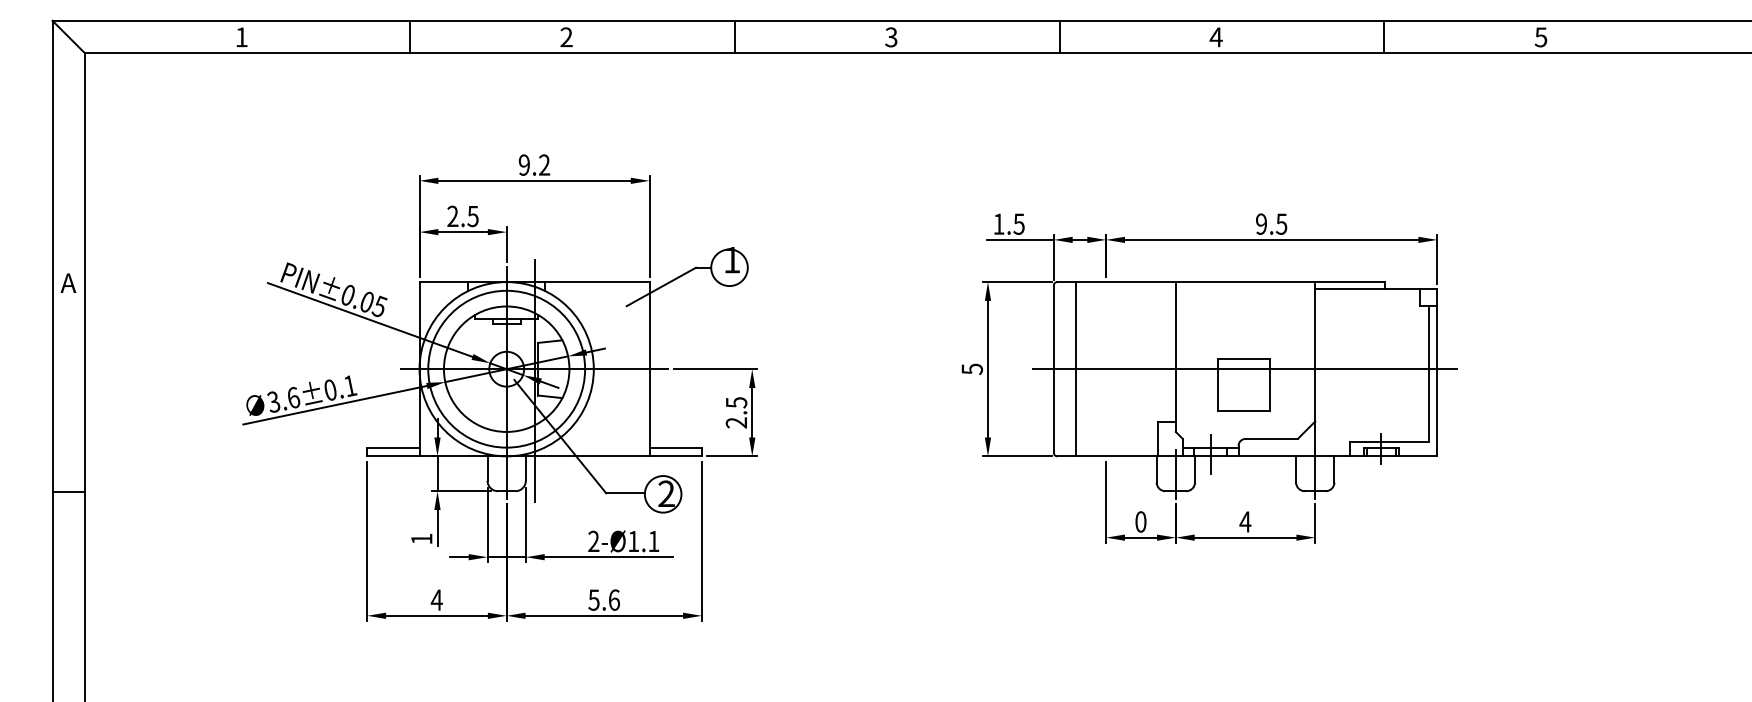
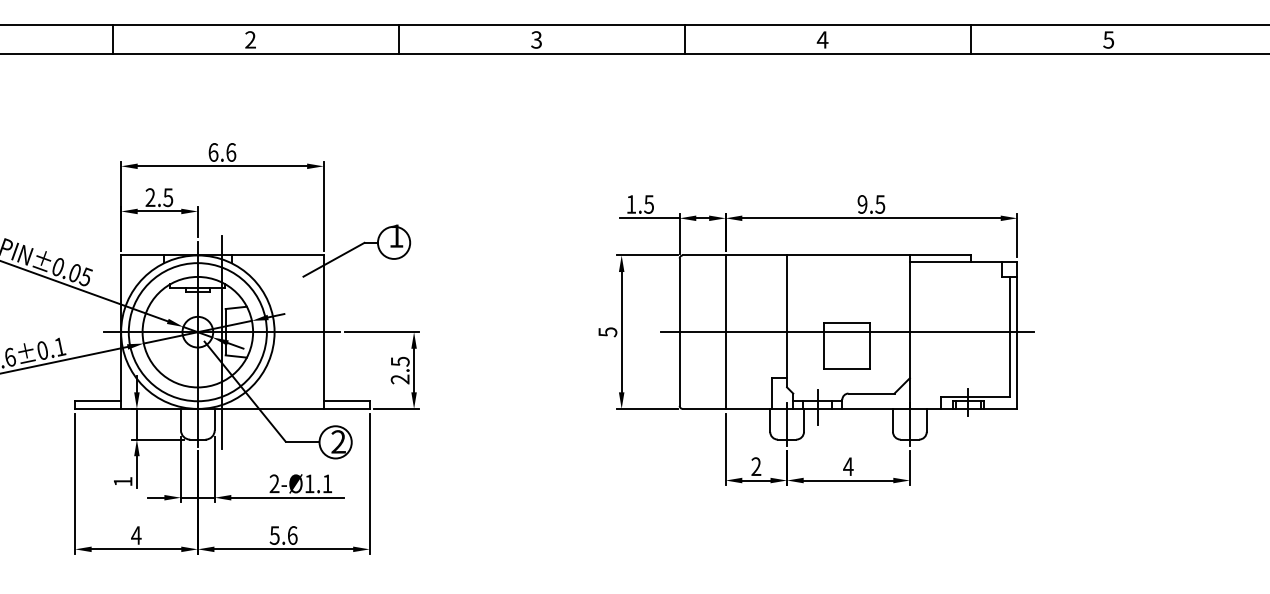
text: (534, 164) -> (222, 151), 9.2 -> 6.6
line: (1076, 369) -> (726, 332), moved
text: (1140, 521) -> (755, 466), 0 -> 2

